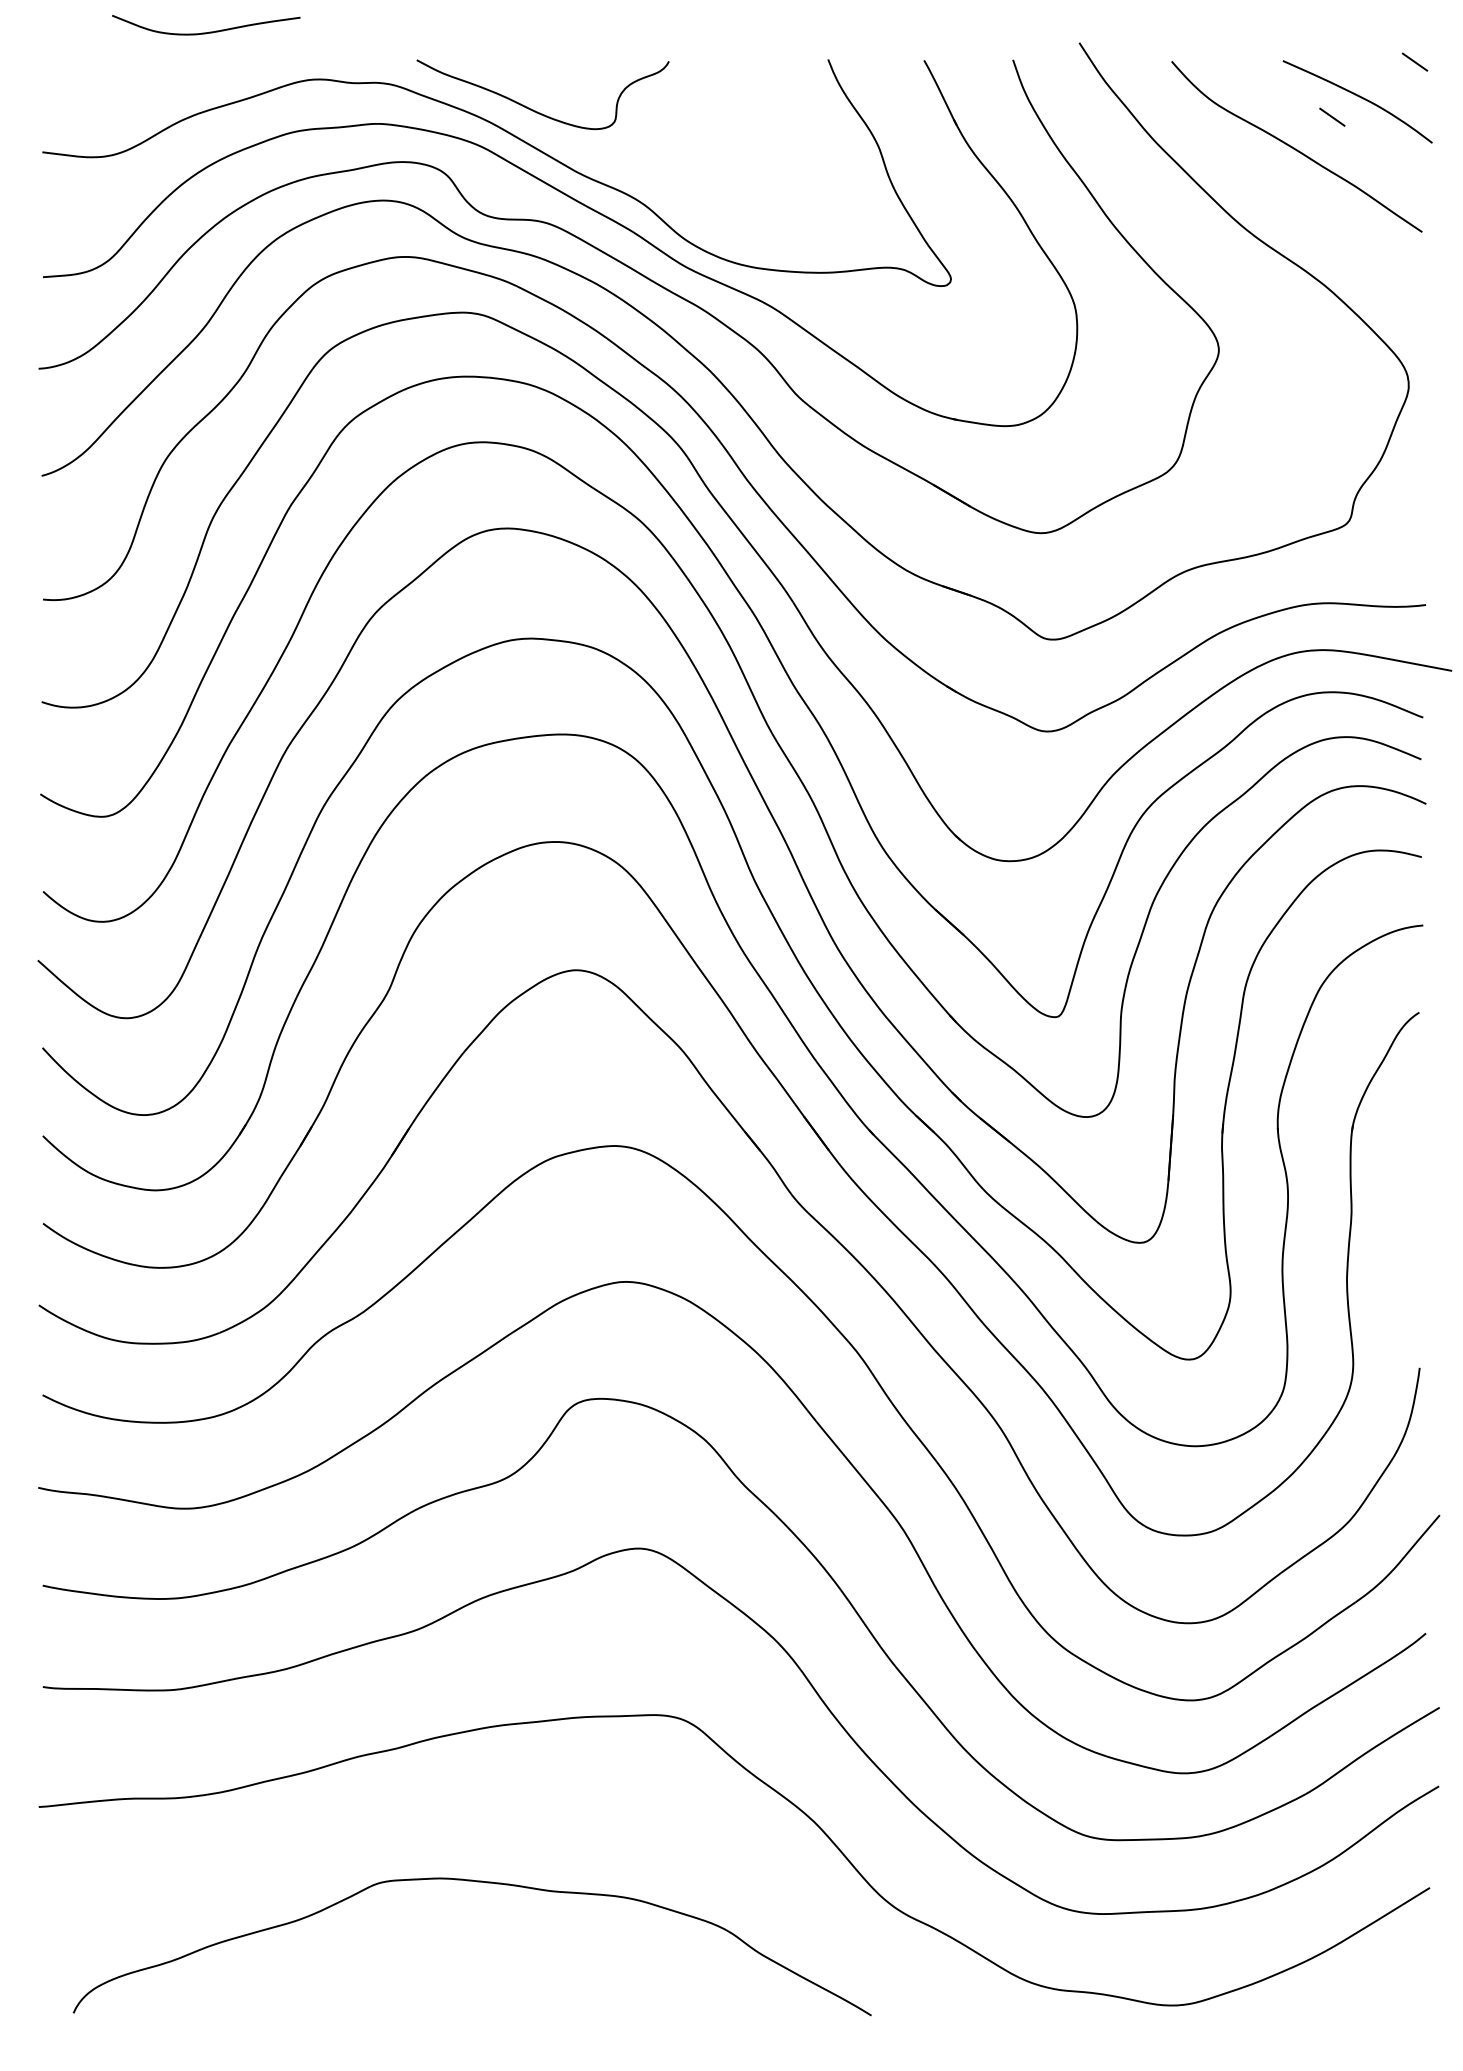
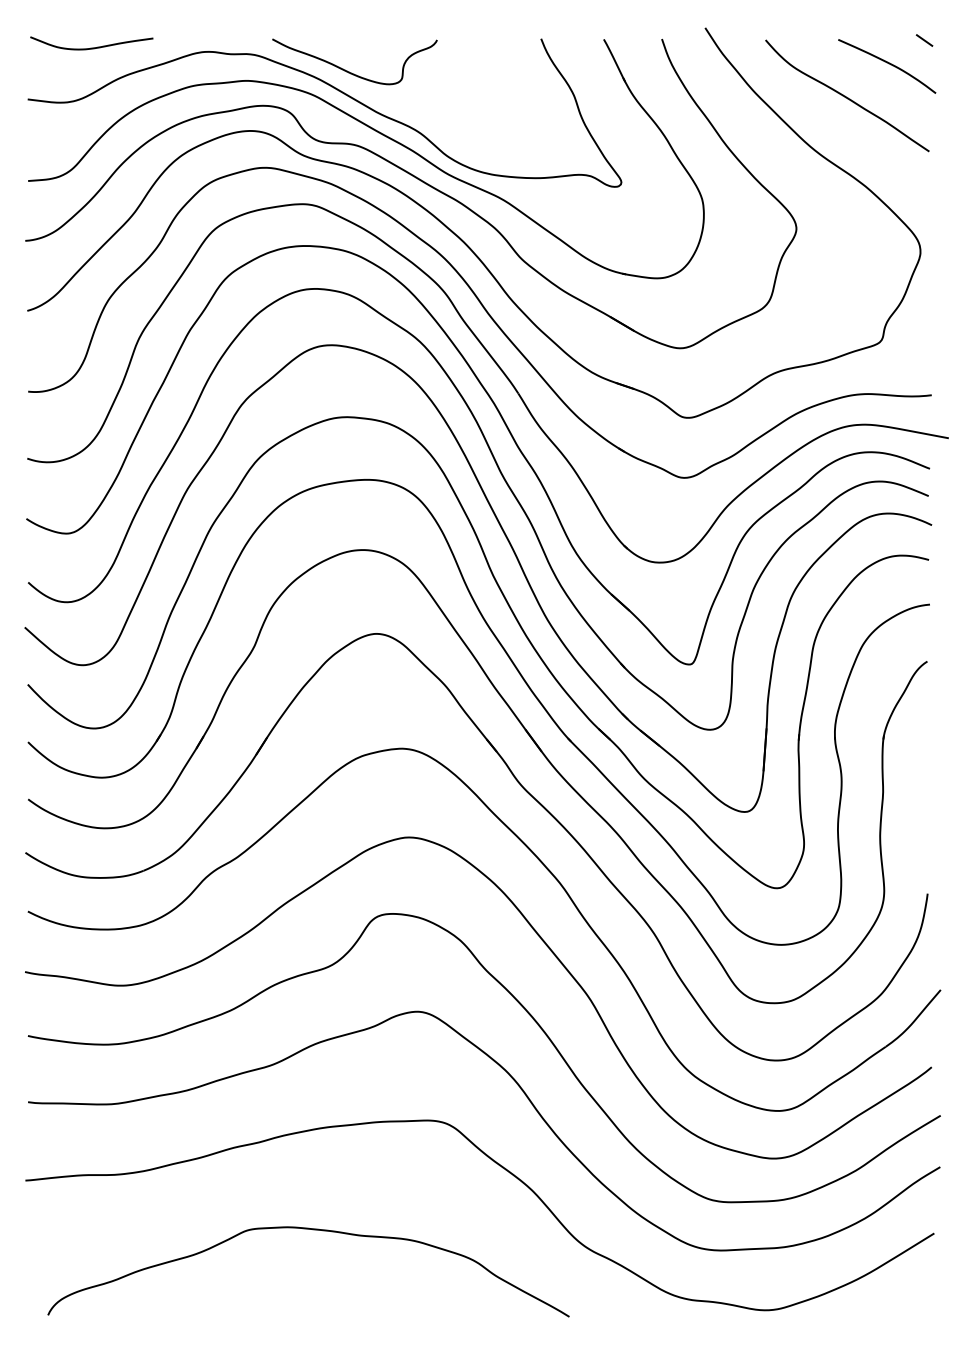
curve: (205, 31) -> (91, 47), moved
line: (1332, 117) -> (870, 76), removed

